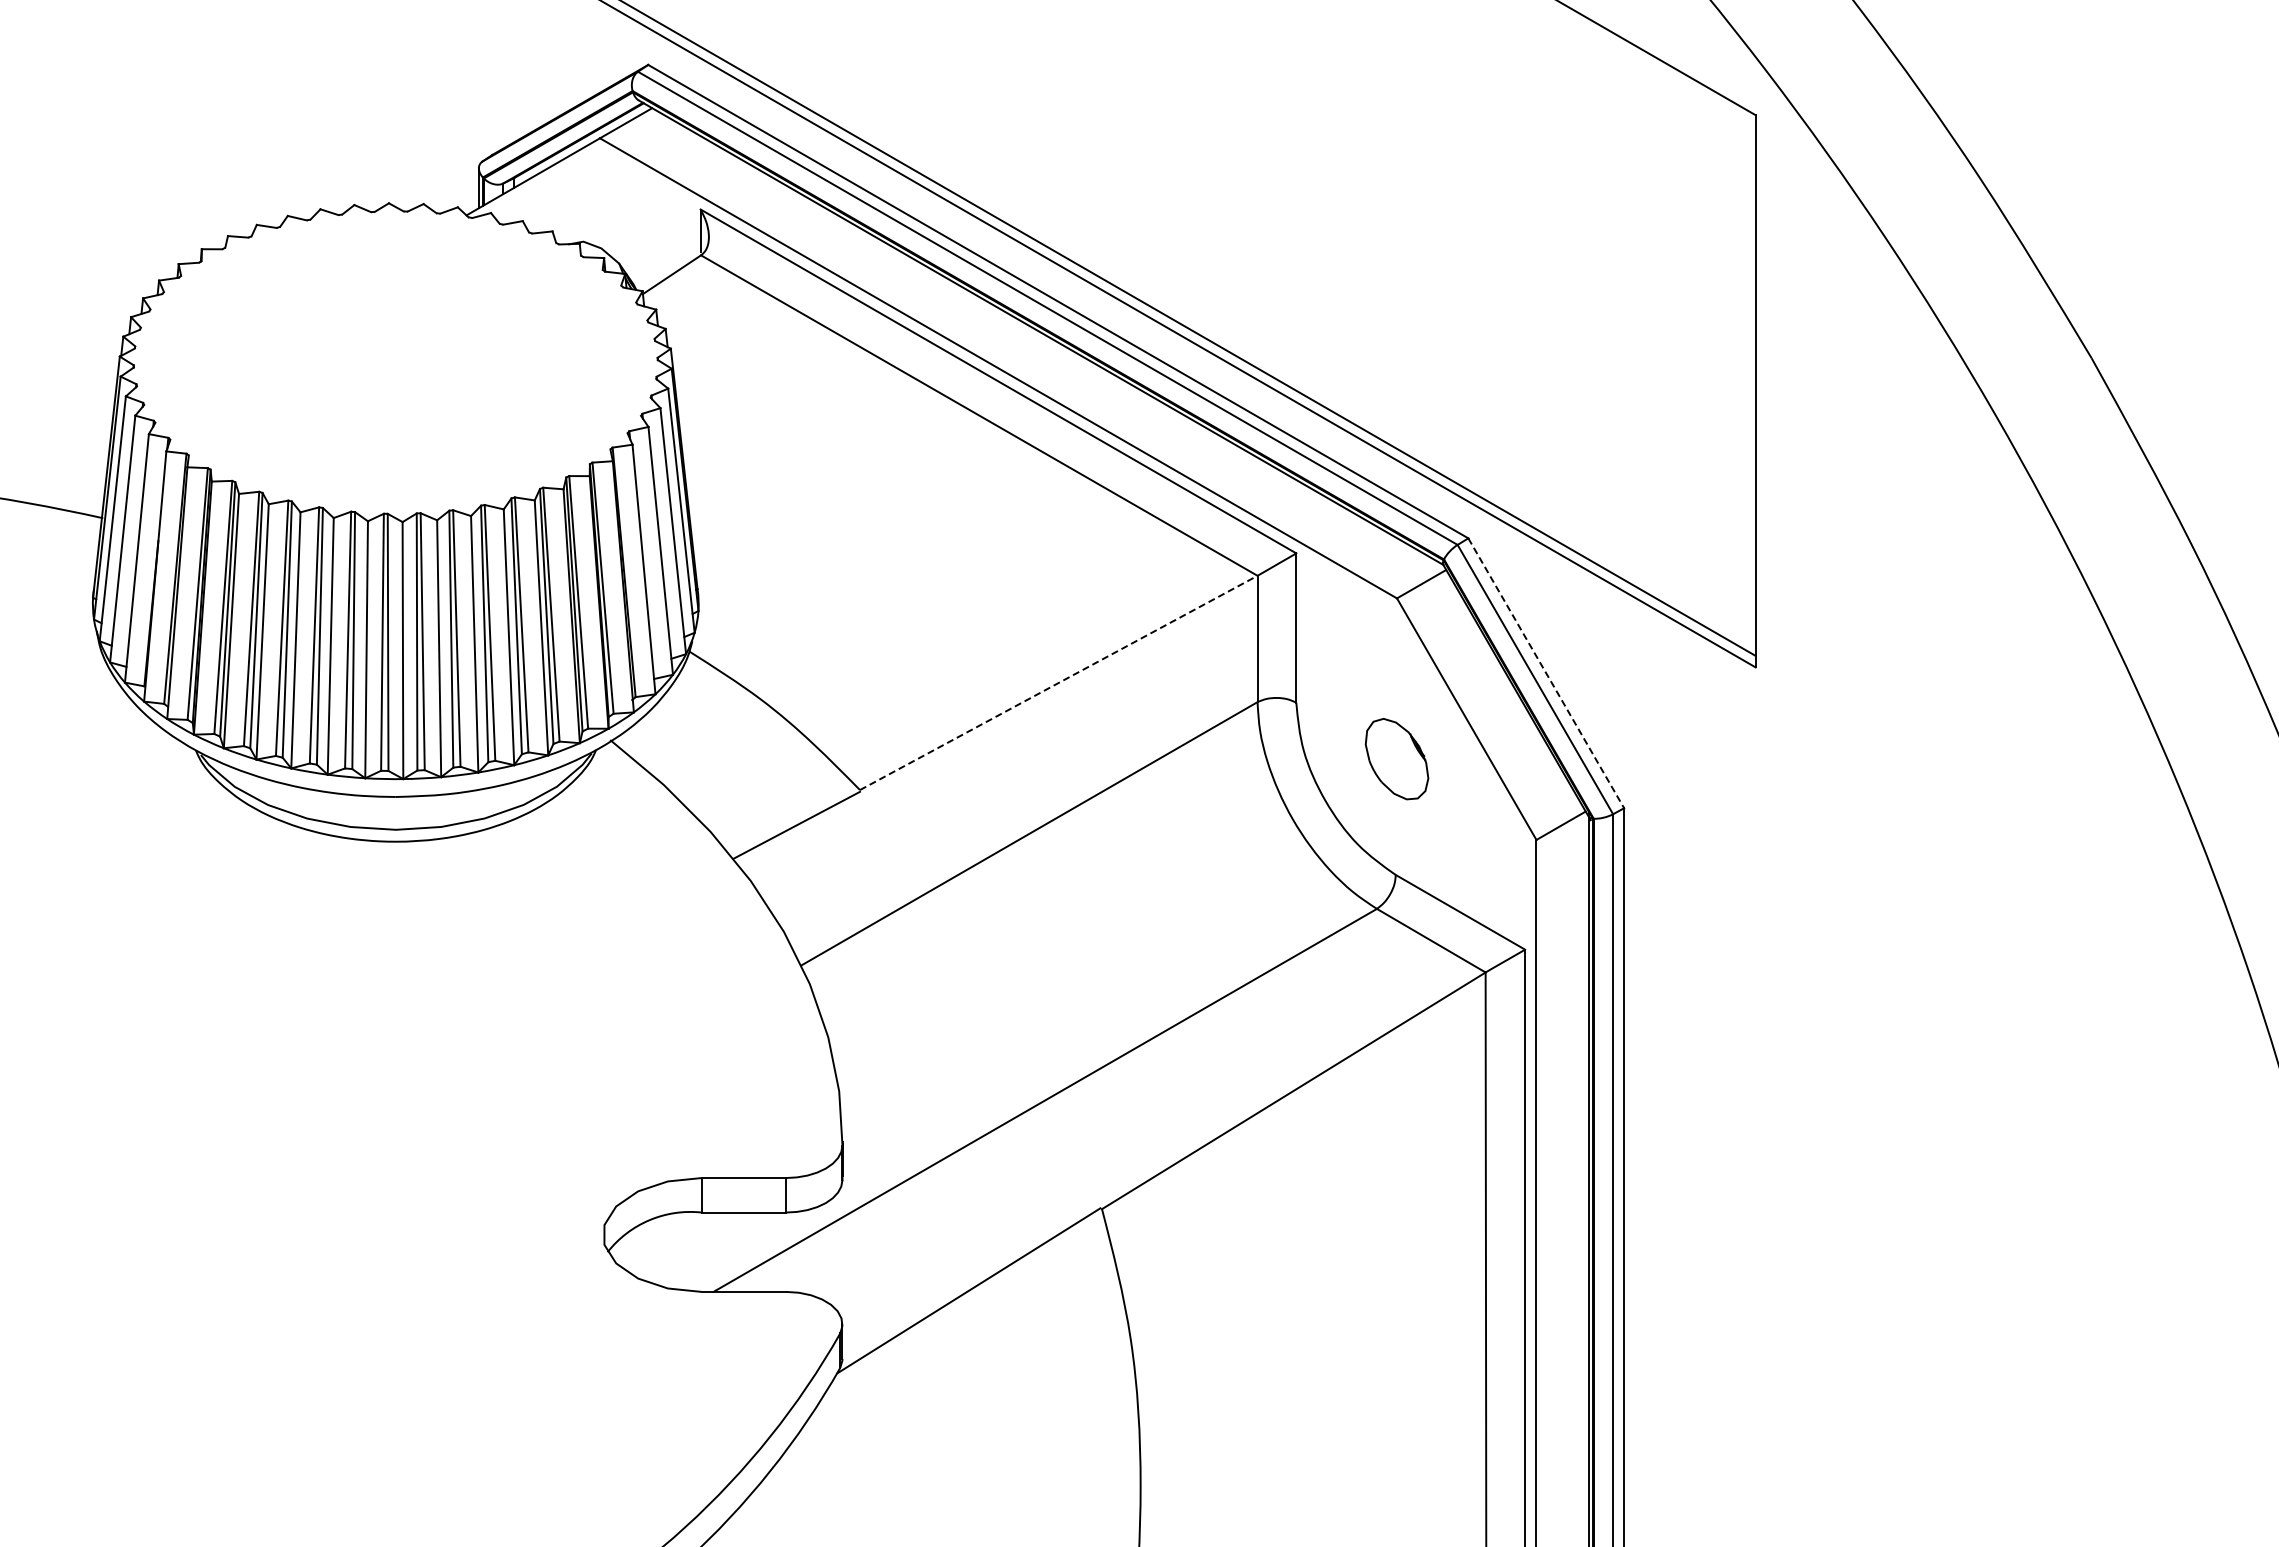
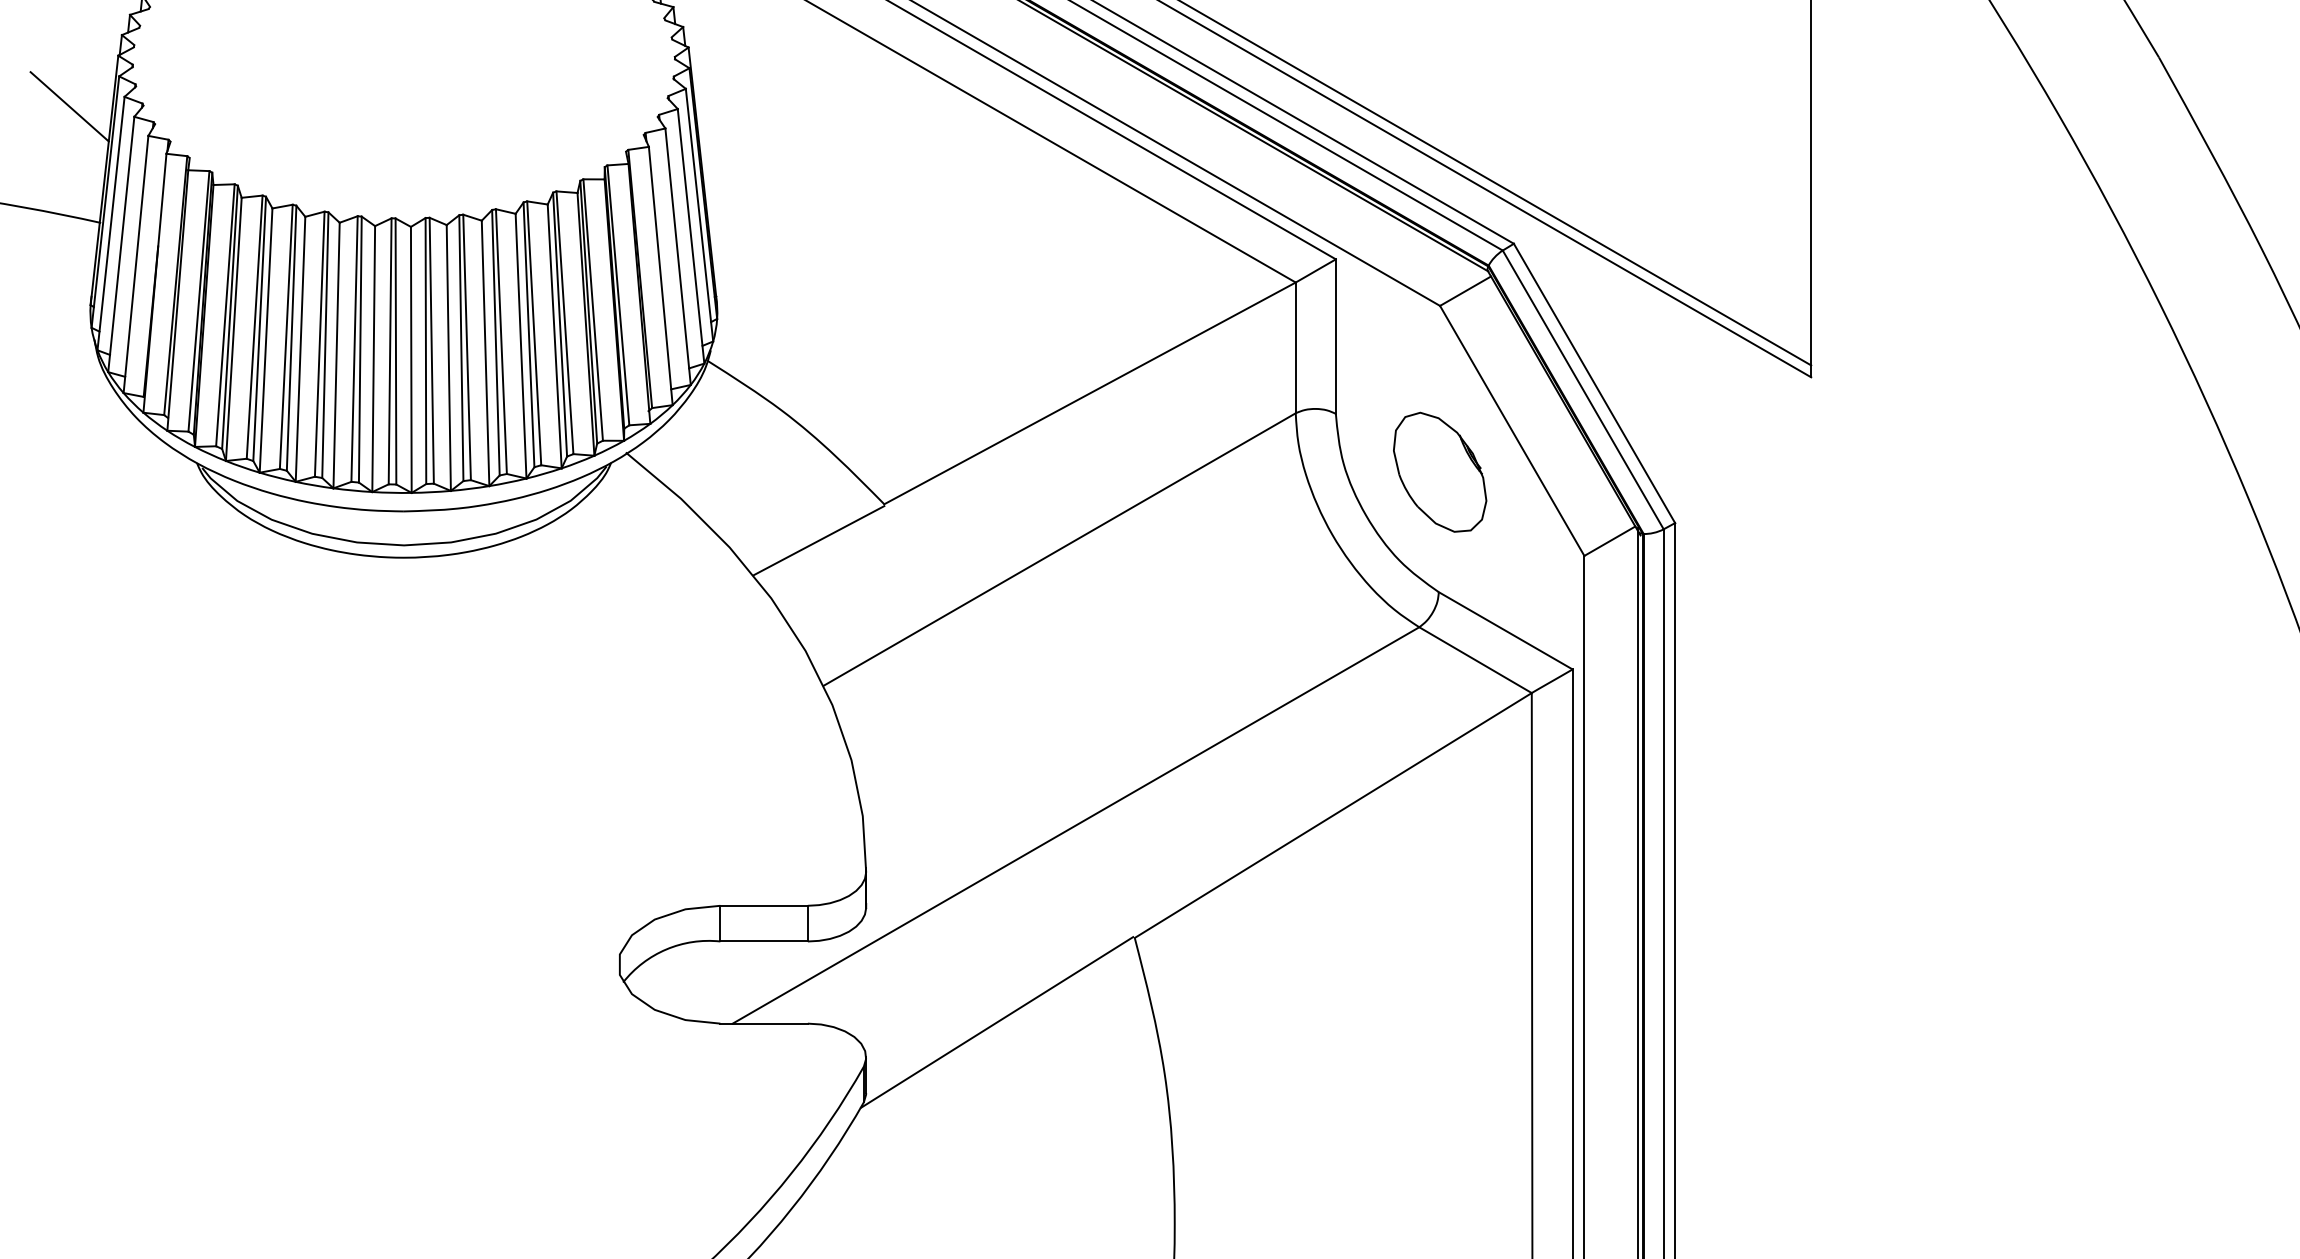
line: (72, 405) -> (69, 106), added
line: (1546, 673) -> (1594, 383), dashed -> solid
line: (1058, 682) -> (1089, 392), dashed -> solid
part: (1396, 758) -> (1439, 471), size x1.43

